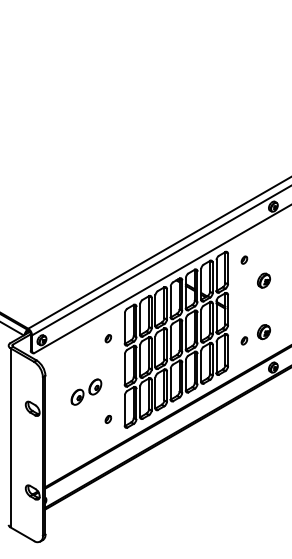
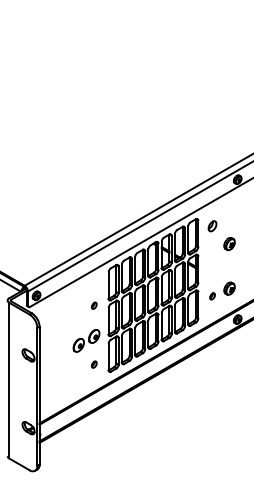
part: (244, 259) -> (212, 225), size x1.6
part: (108, 338) -> (94, 305), moved
part: (86, 391) -> (86, 340), moved

